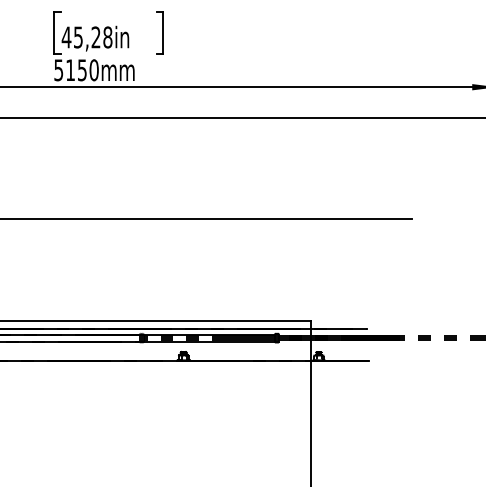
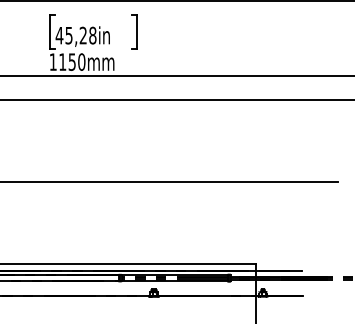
text: (58, 70) -> (53, 62), 5150mm -> 1150mm

